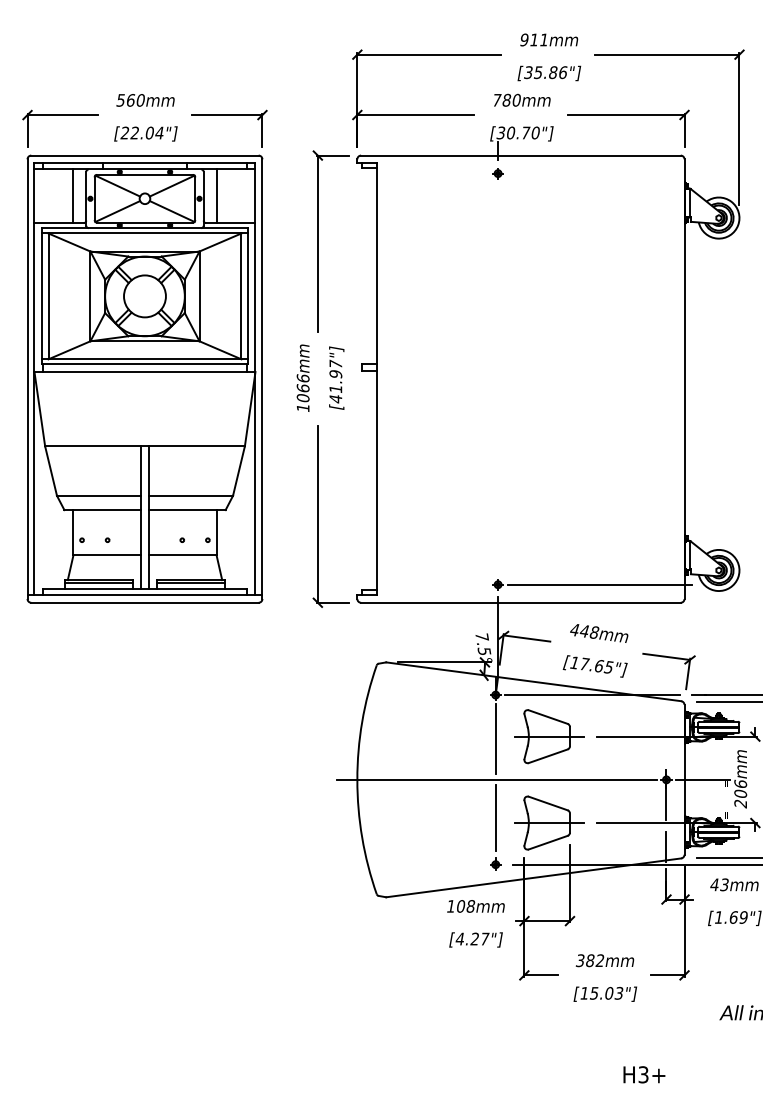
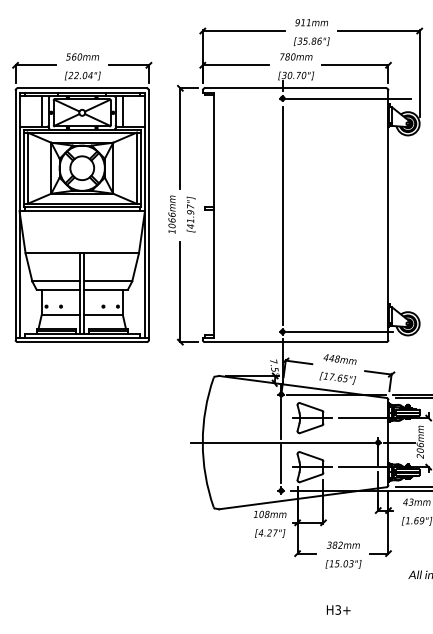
line: (615, 173) -> (349, 98), added
line: (497, 379) -> (282, 215), added
text: (644, 1073) -> (338, 609), moved

